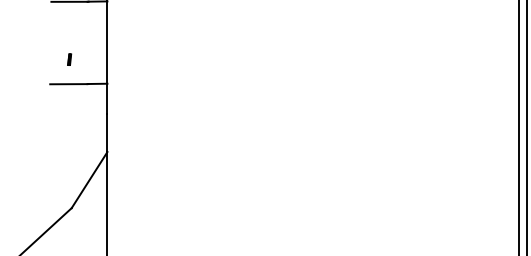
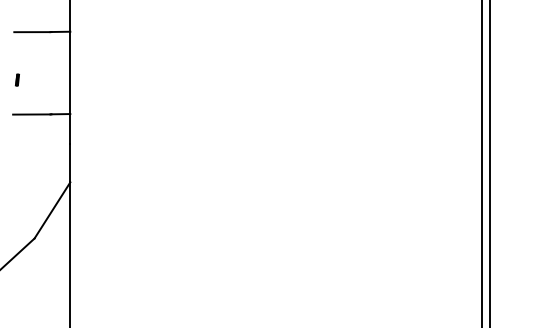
part: (69, 59) -> (17, 79), moved

